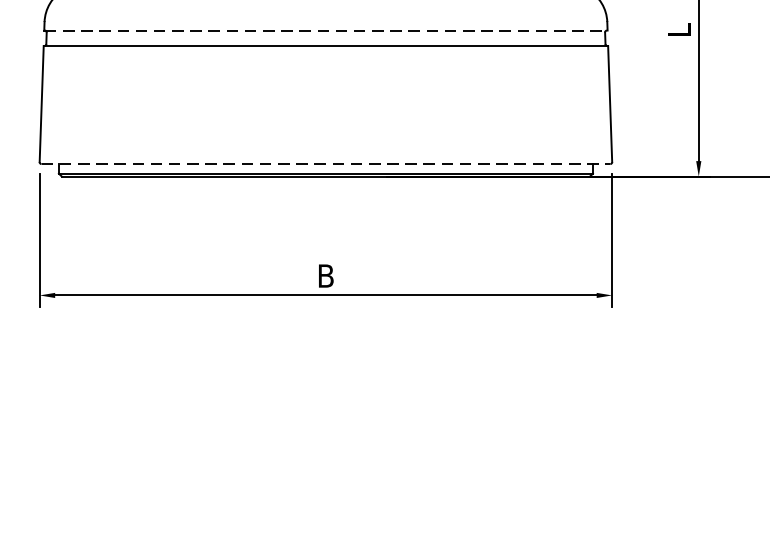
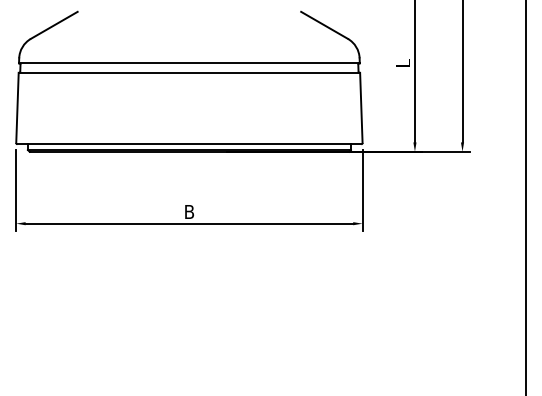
line: (327, 30) -> (190, 63), dashed -> solid
line: (326, 164) -> (189, 144), dashed -> solid

